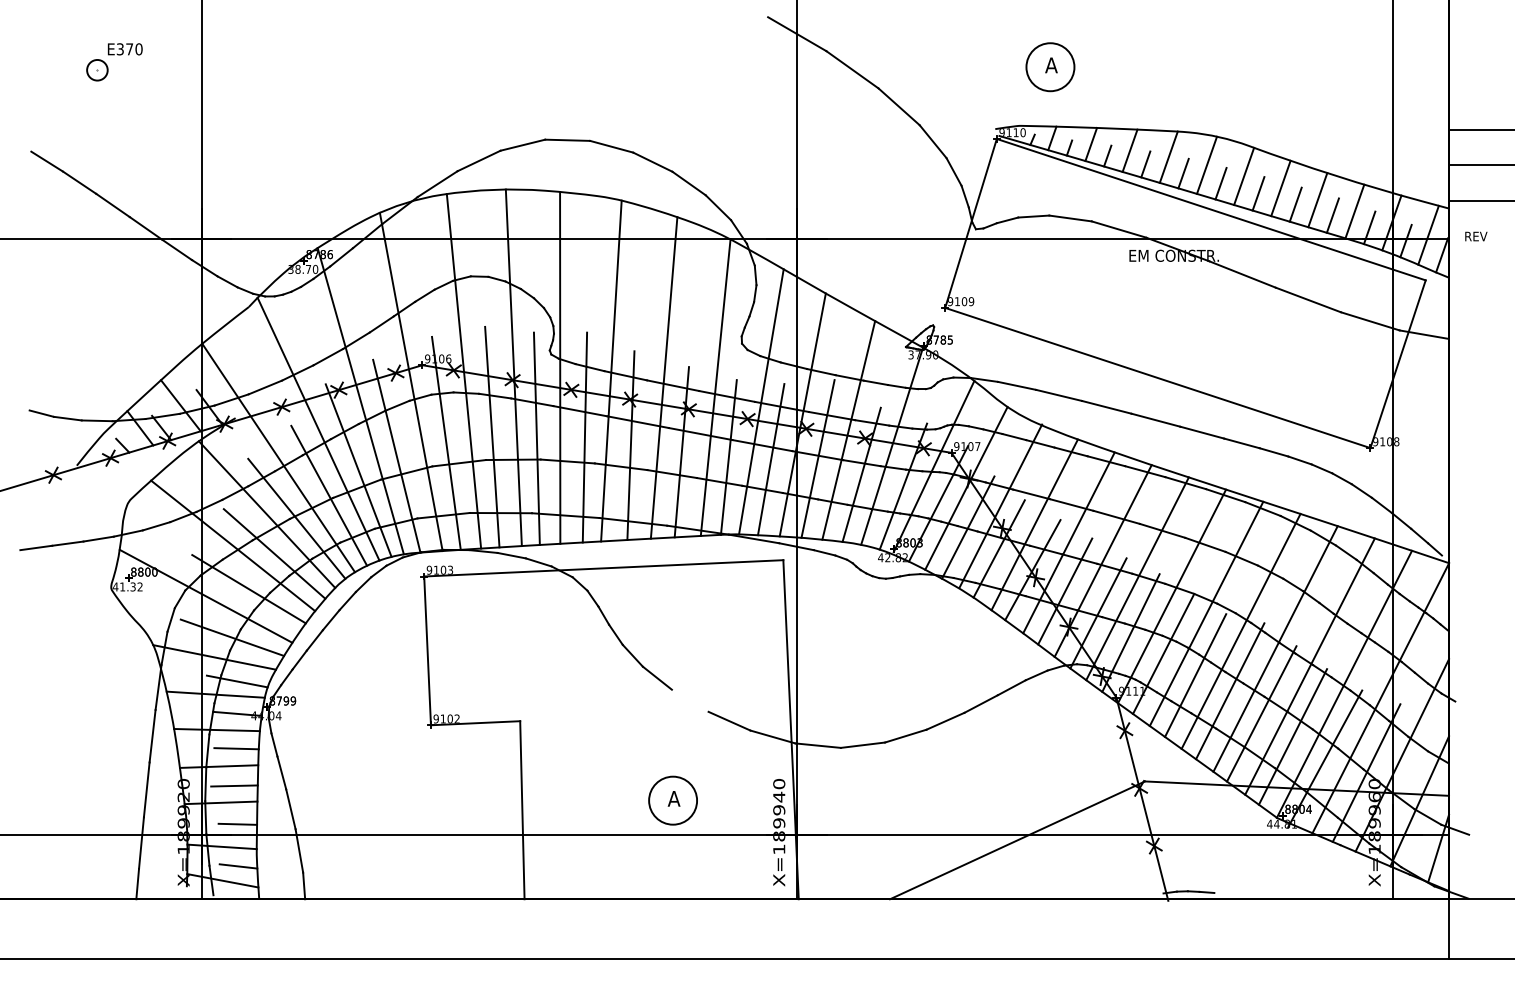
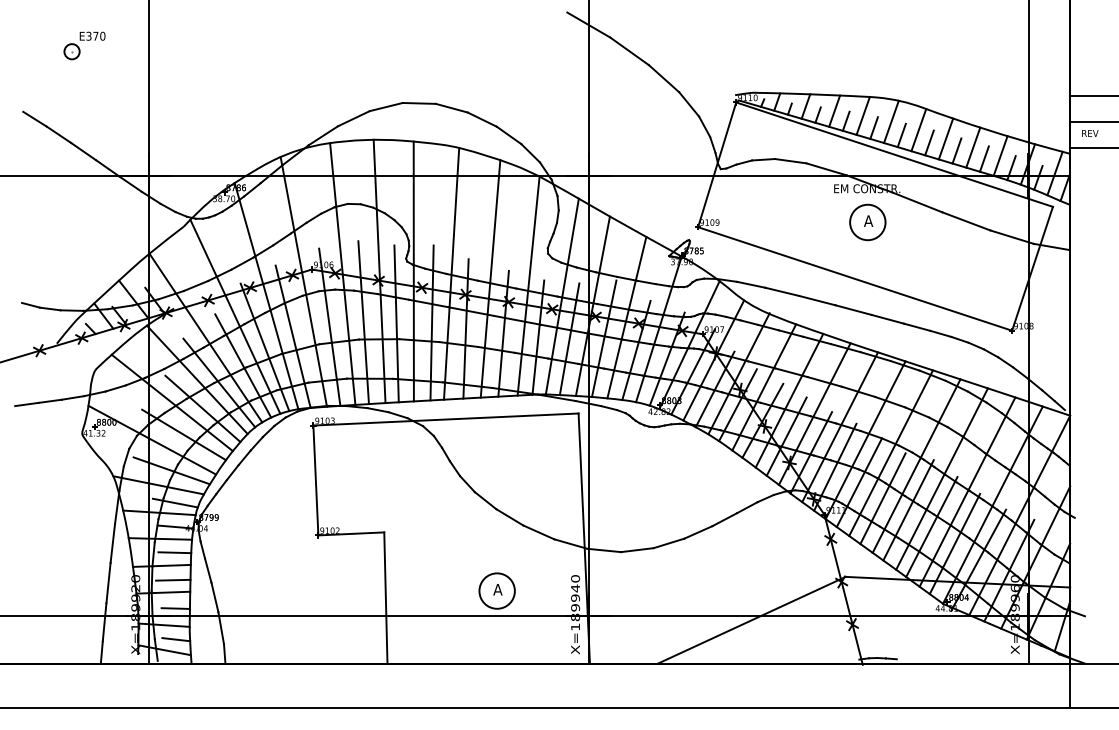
part: (1050, 67) -> (867, 222), moved
text: (1476, 236) -> (1090, 133), moved
line: (689, 701) -> (509, 517), added

